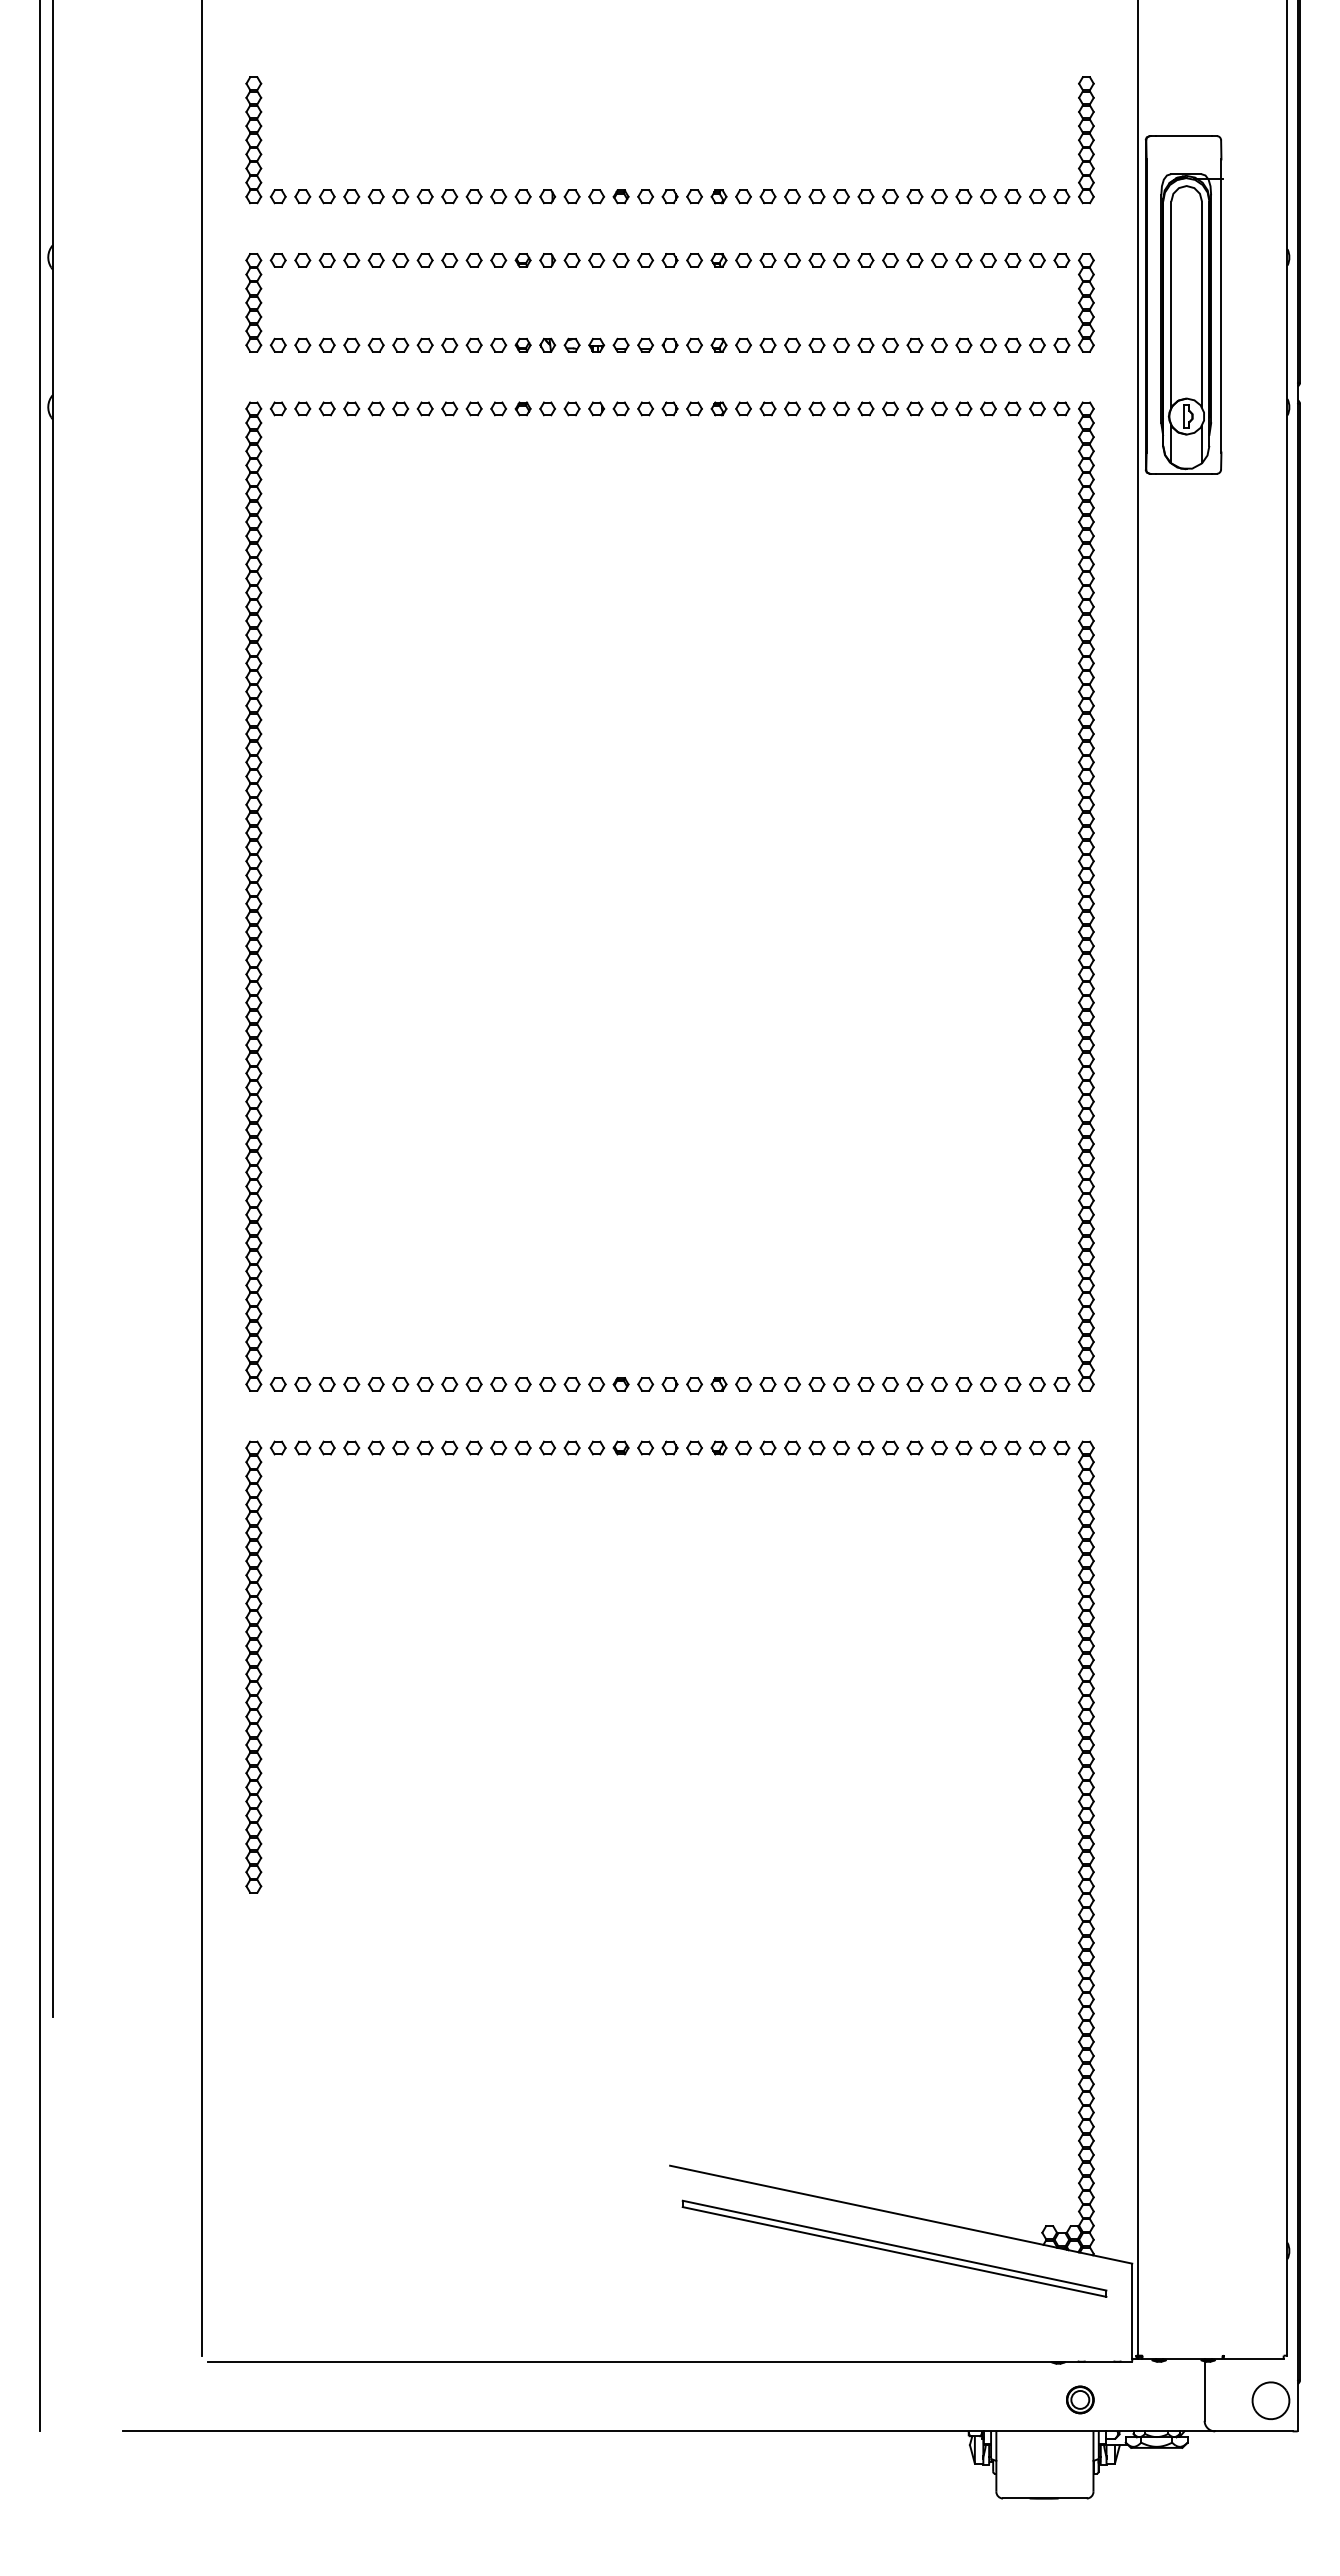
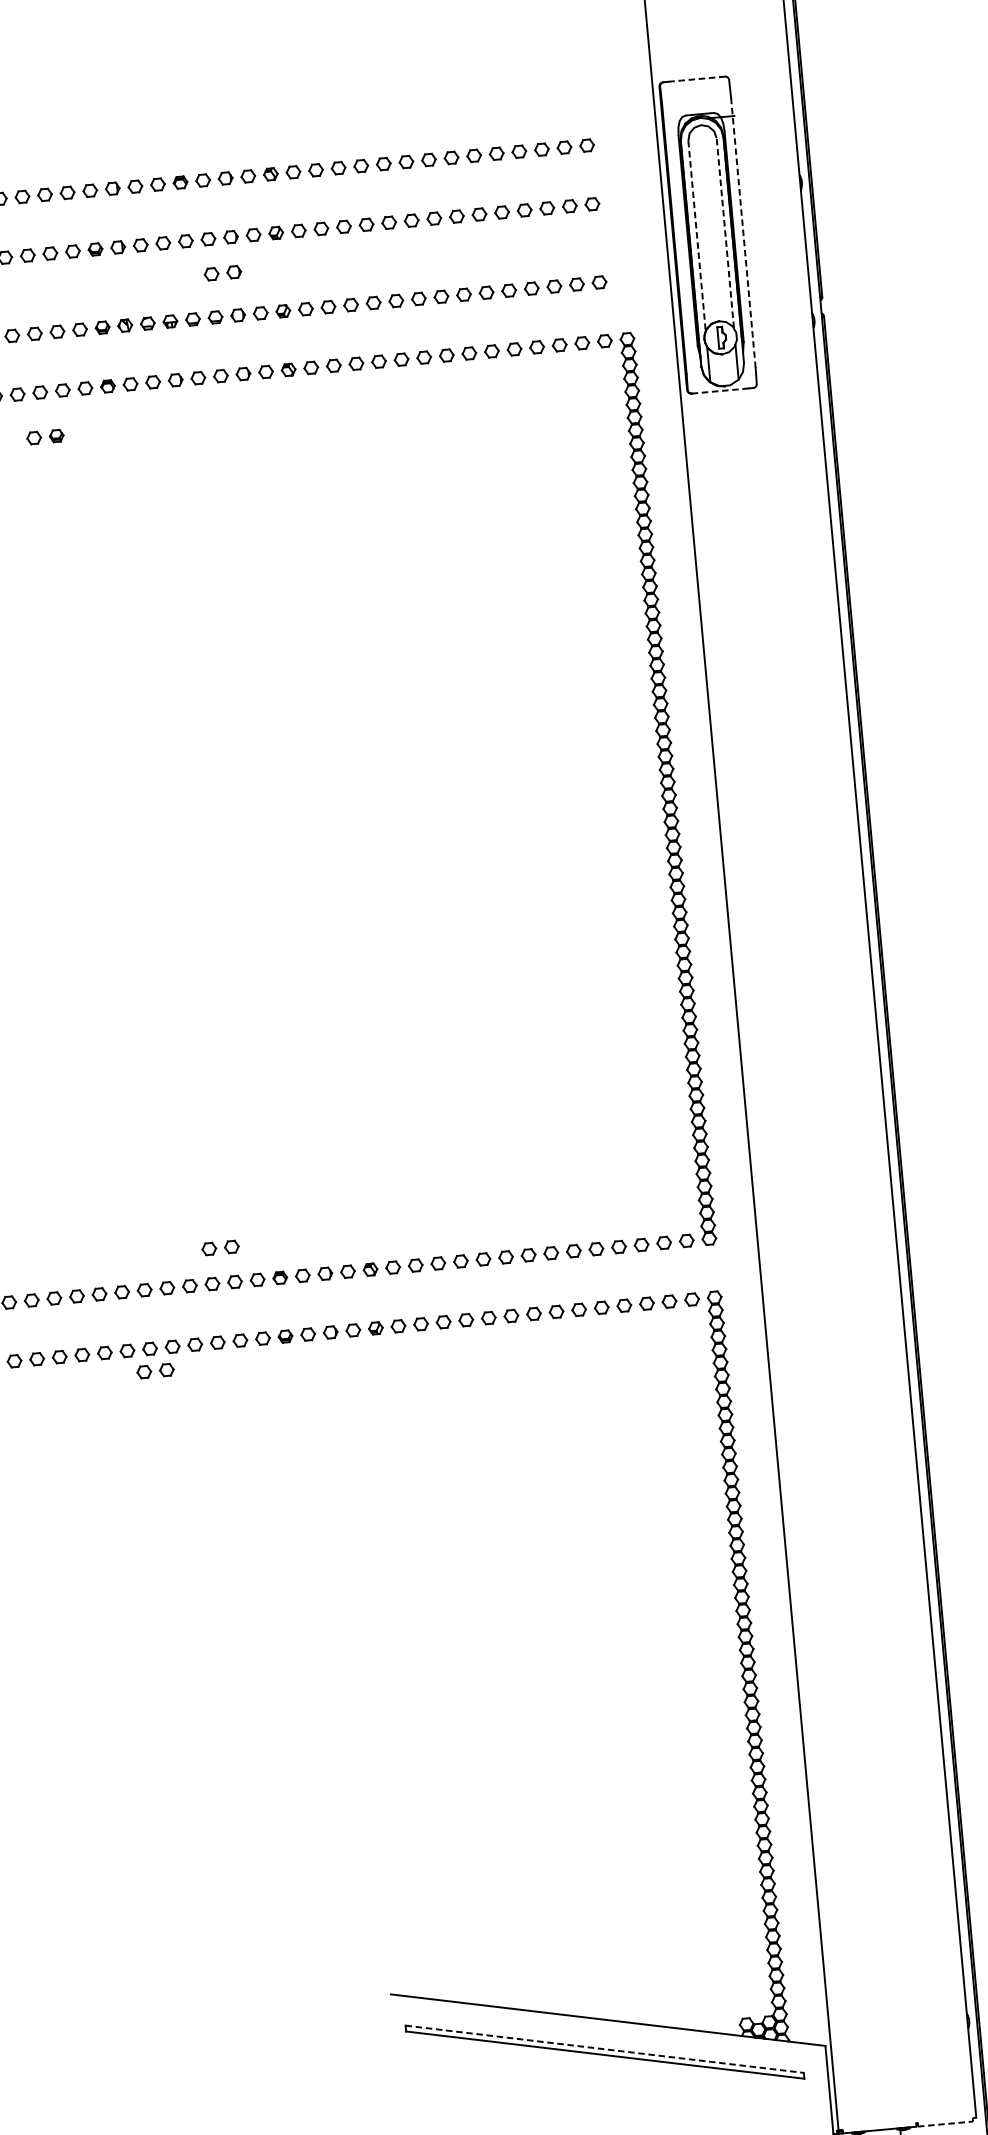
line: (1184, 136) -> (695, 79), solid -> dashed
part: (1086, 140) -> (605, 91), removed
part: (657, 298) -> (222, 273), added
part: (1086, 302) -> (618, 241), removed
line: (1171, 304) -> (697, 235), solid -> dashed
line: (1202, 304) -> (725, 233), solid -> dashed
line: (1221, 305) -> (743, 232), solid -> dashed
part: (450, 456) -> (44, 436), added
line: (1183, 473) -> (722, 390), solid -> dashed
part: (559, 1346) -> (220, 1248), added
part: (477, 1472) -> (155, 1371), added
line: (894, 2245) -> (604, 2049), solid -> dashed
line: (1253, 2359) -> (945, 2124), solid -> dashed

